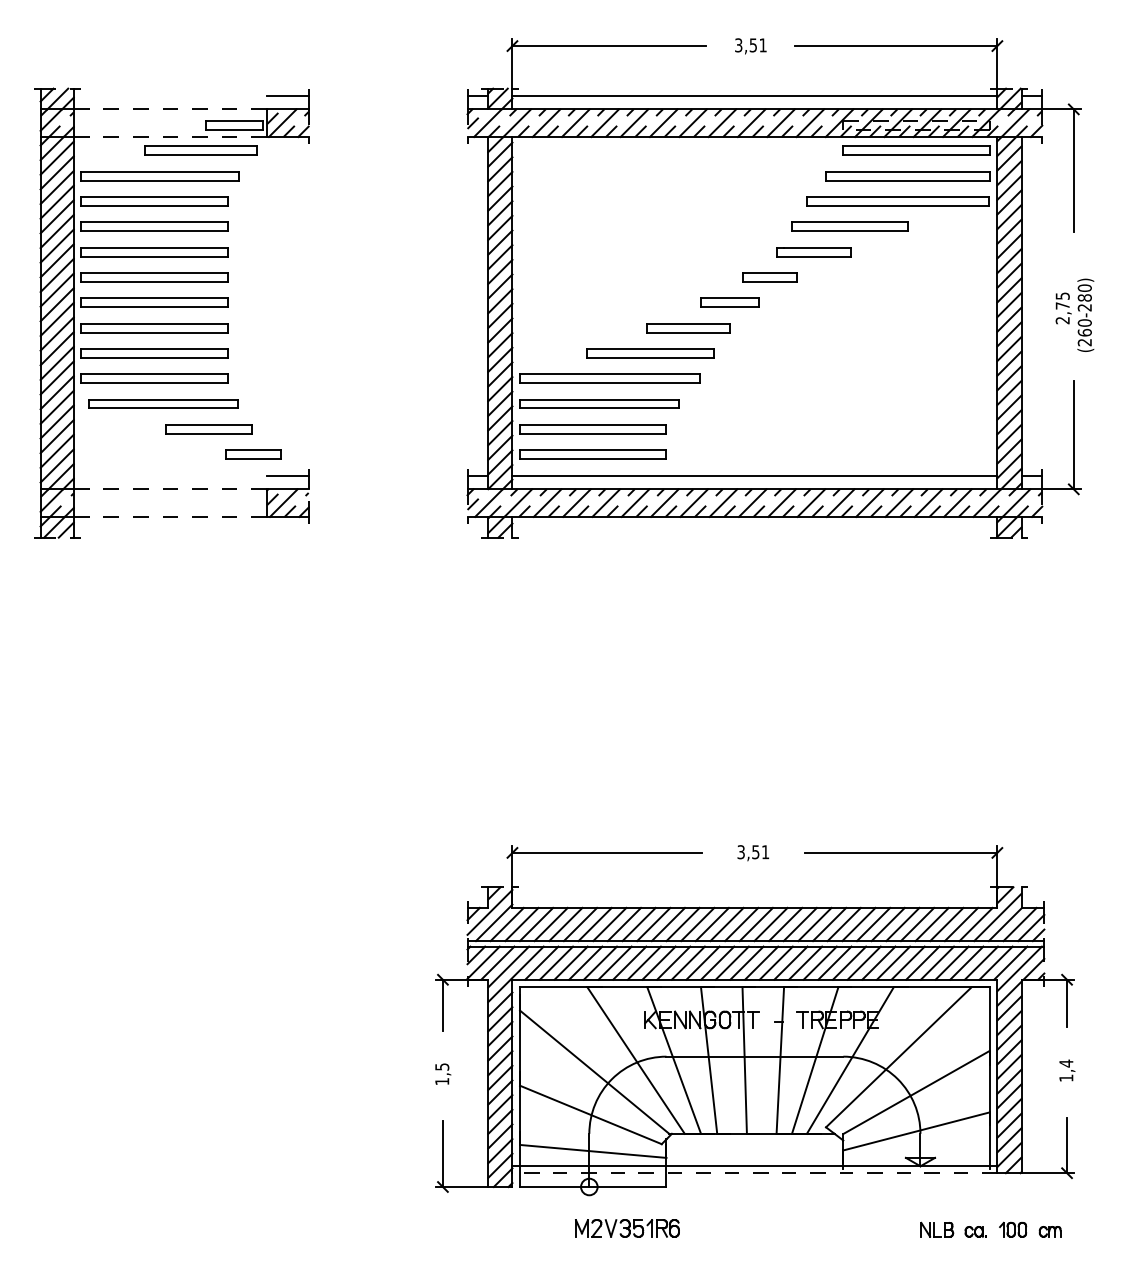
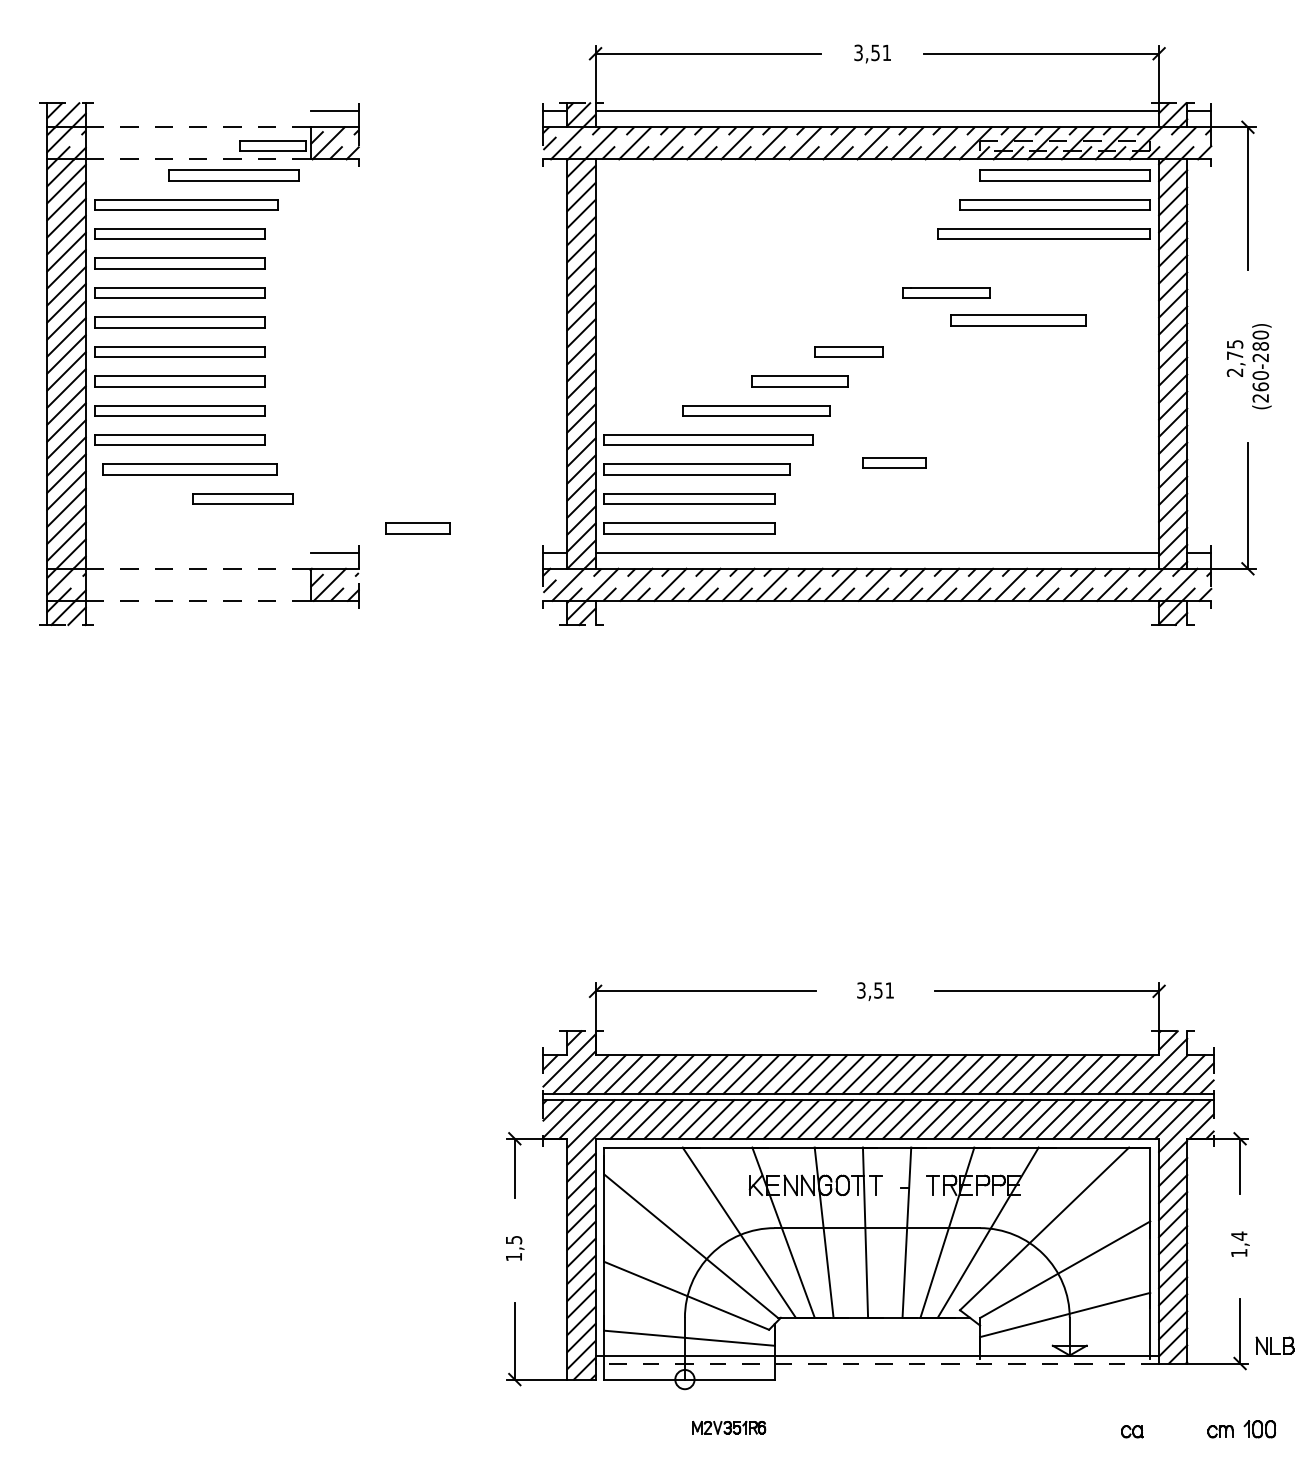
part: (849, 226) -> (1017, 320), moved
part: (769, 277) -> (894, 463), moved
part: (253, 454) -> (417, 528), moved
part: (627, 1228) -> (729, 1427), size x0.6
part: (937, 1229) -> (1275, 1345), moved
part: (1013, 1229) -> (1260, 1428), moved

